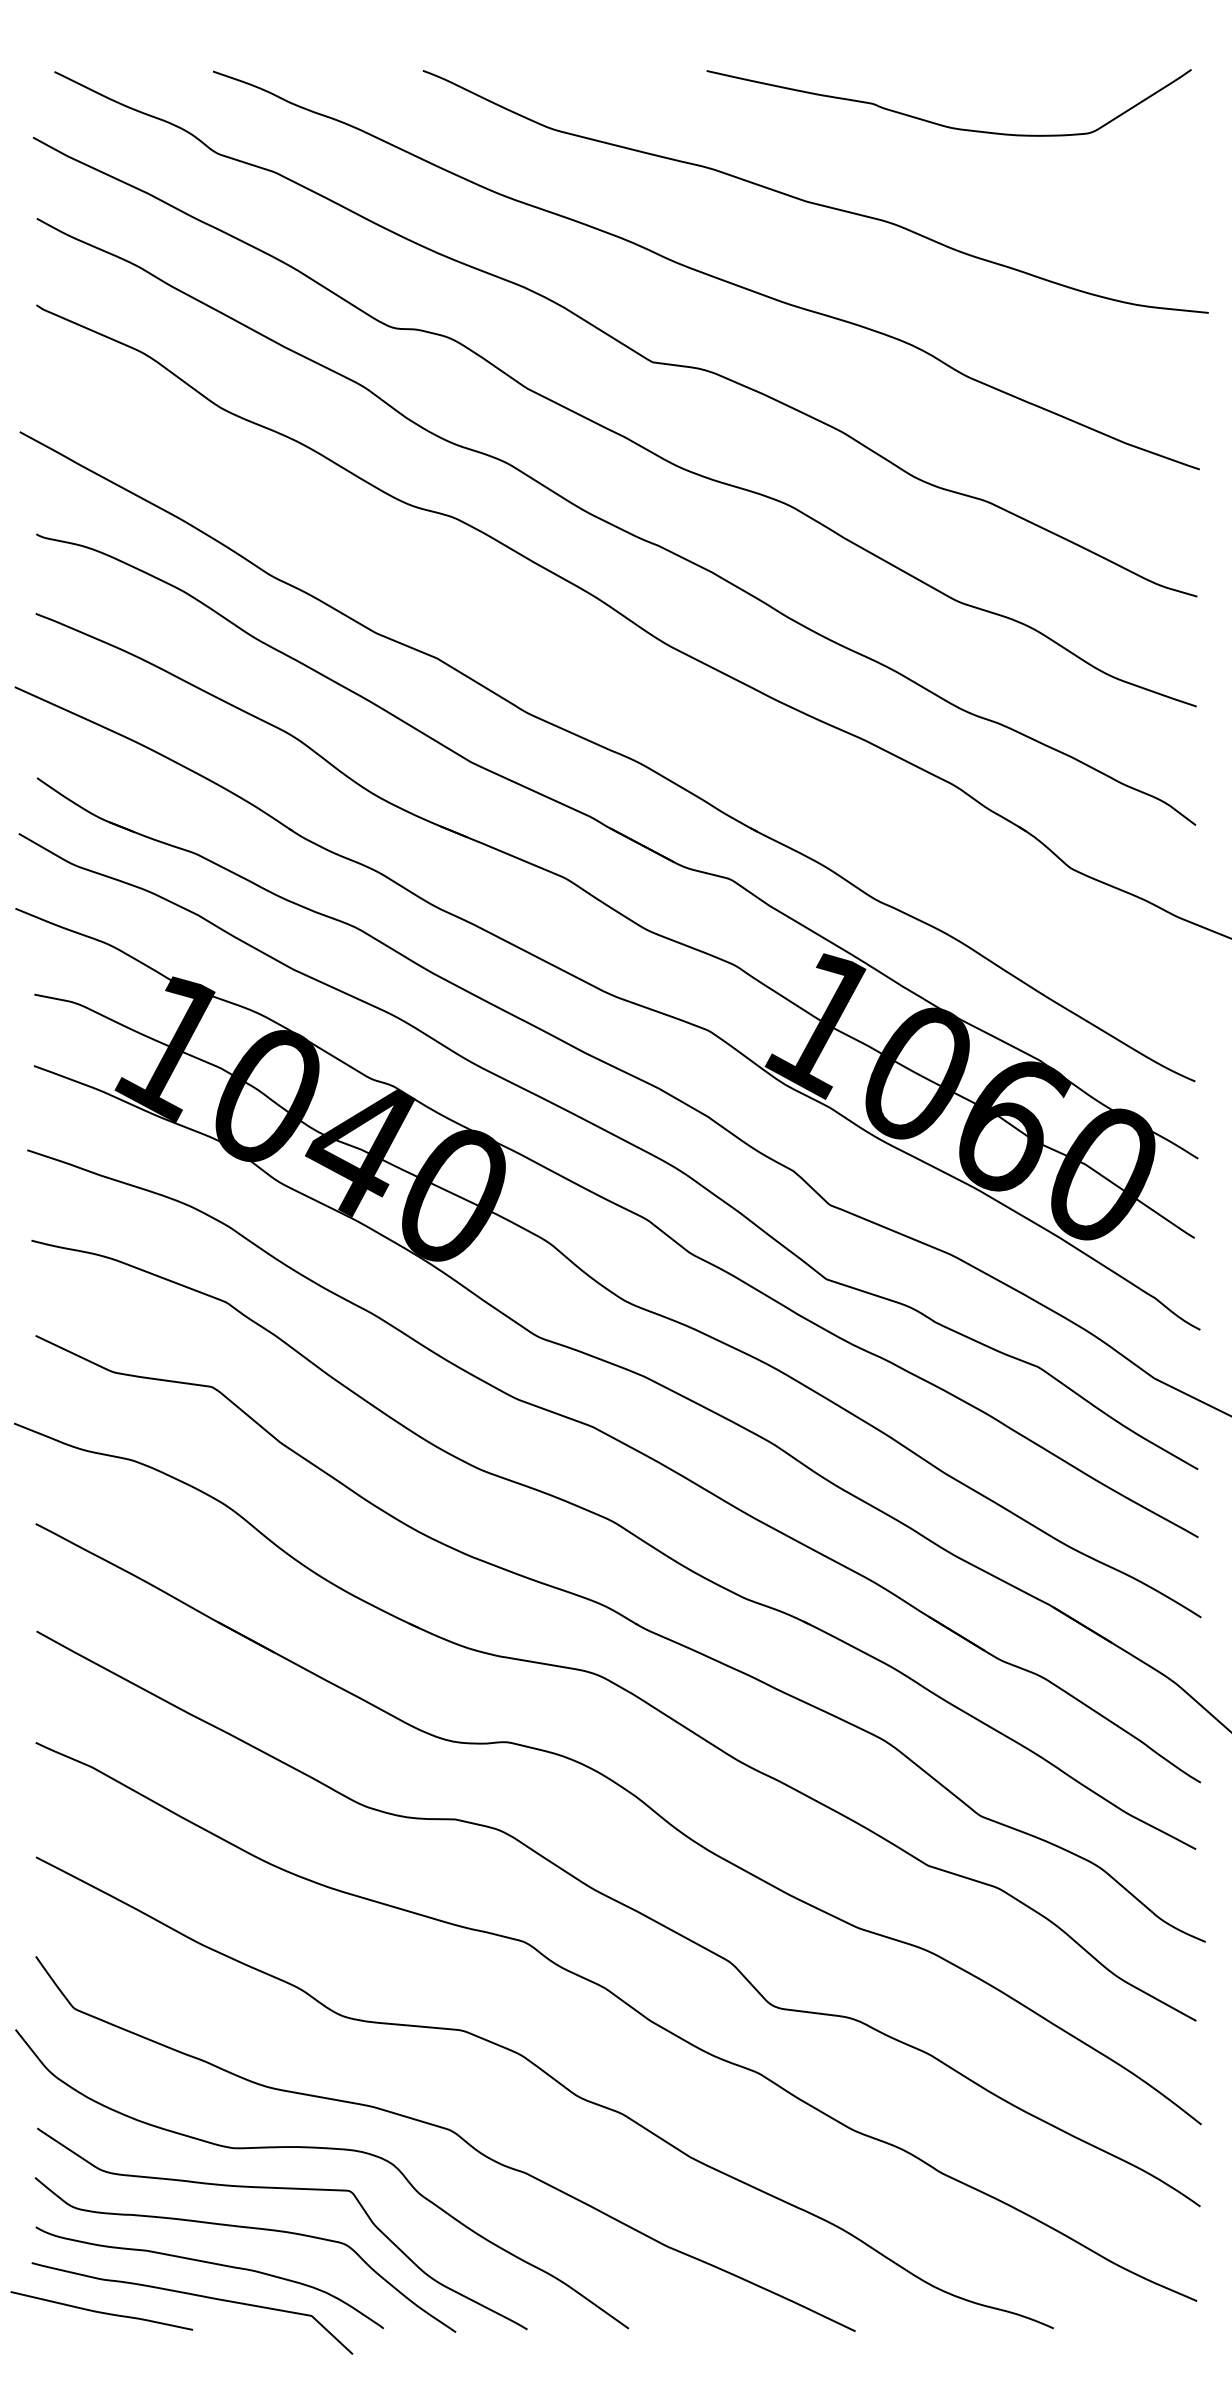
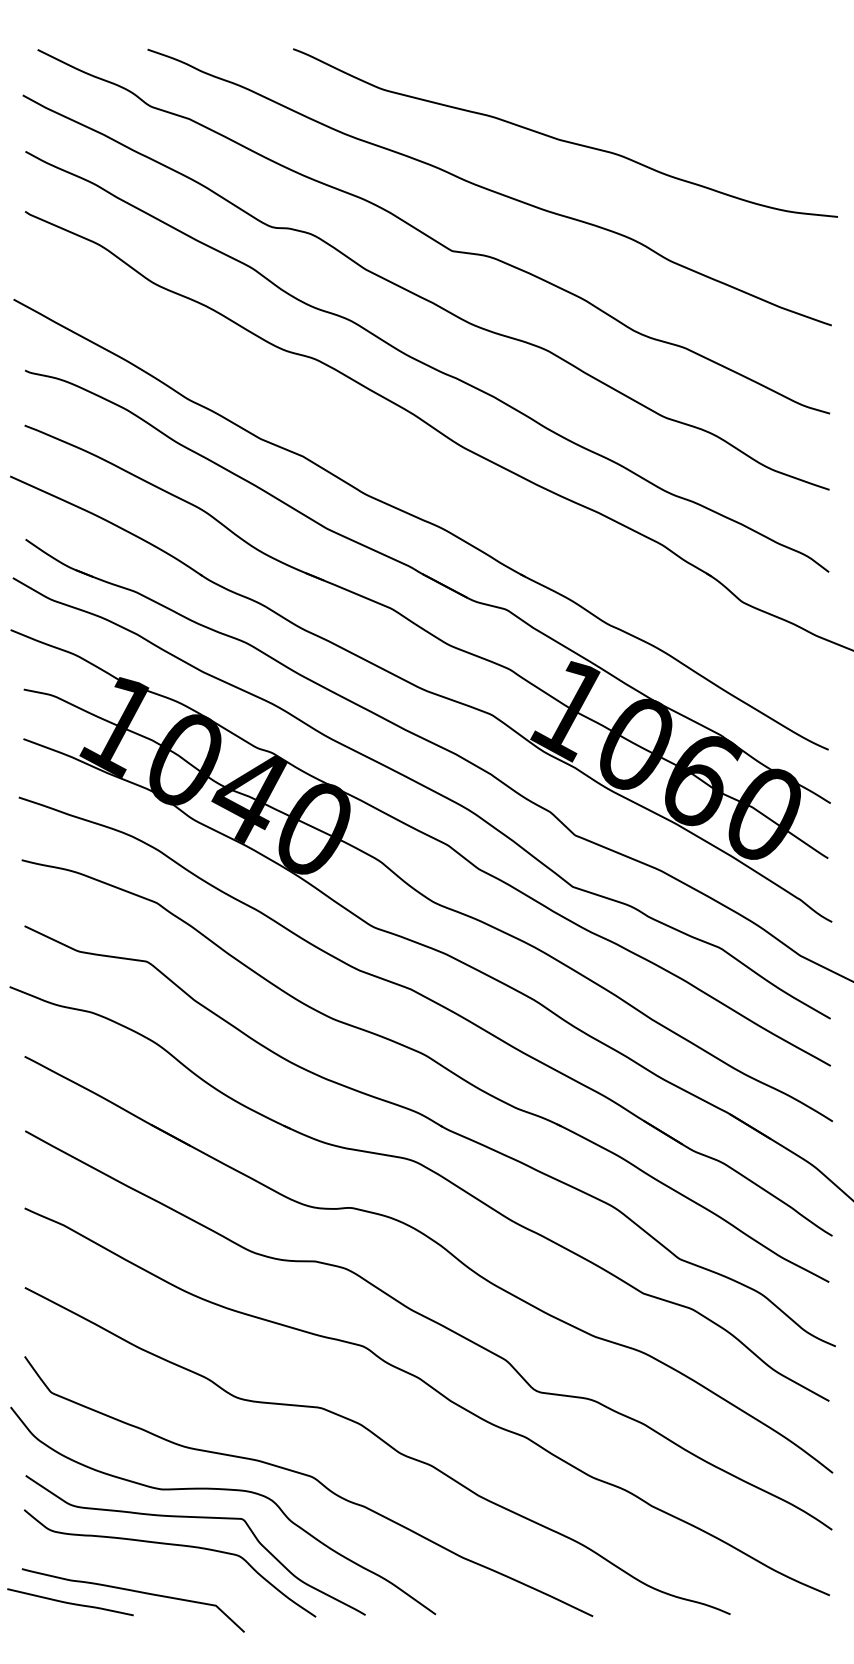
curve: (945, 124) -> (655, 86), removed
curve: (212, 2265) -> (147, 1570), removed

